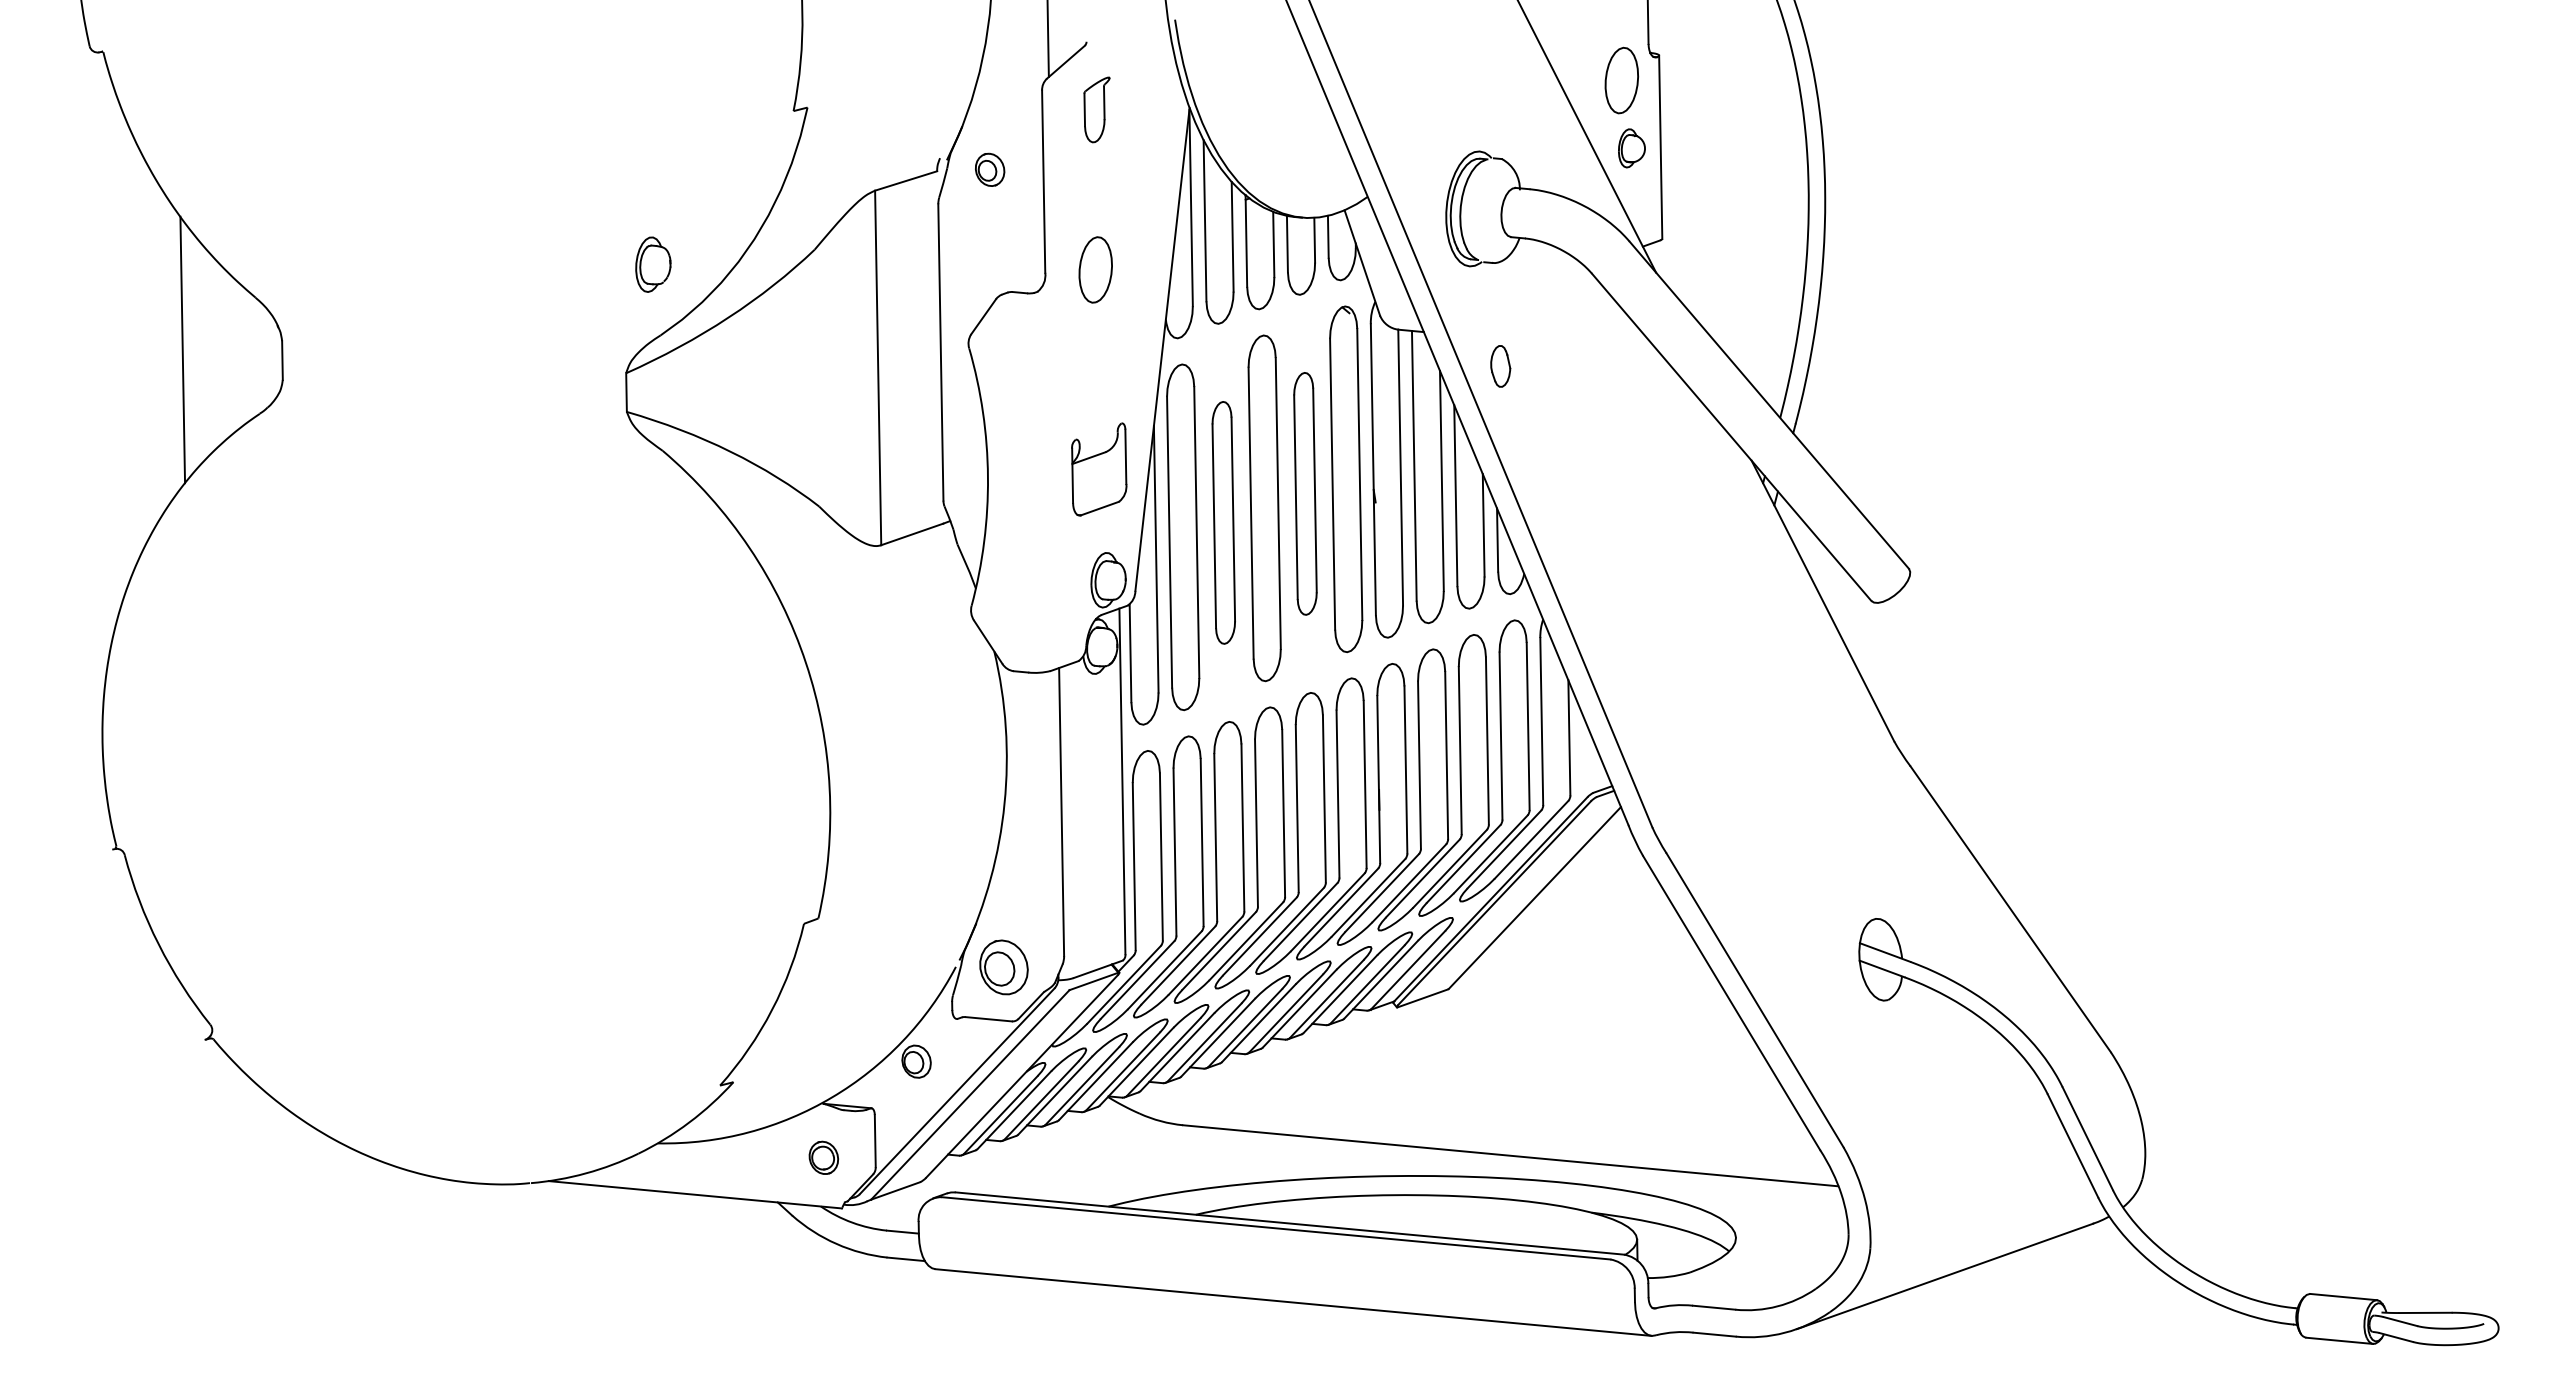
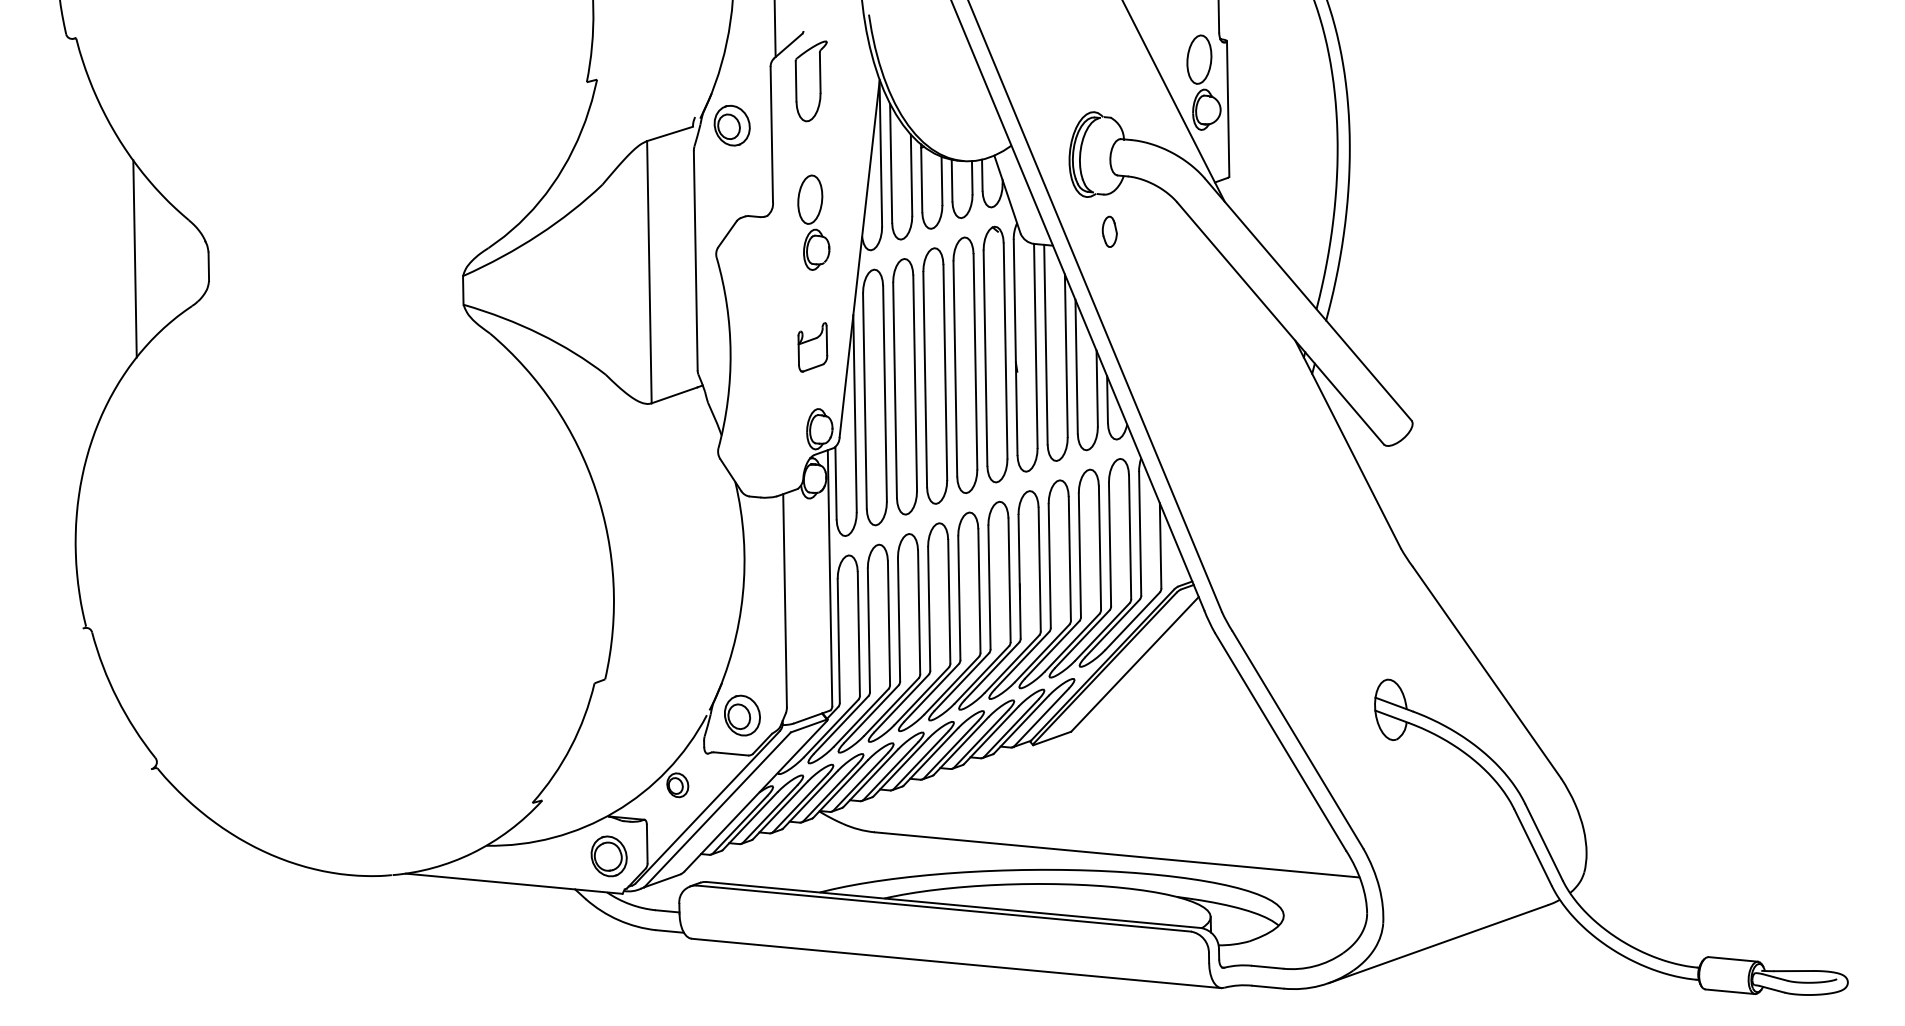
part: (1096, 109) -> (810, 81), size x1.67
part: (1631, 148) -> (1206, 109), size x1.43
part: (989, 169) -> (731, 125), size x1.67
part: (653, 264) -> (816, 249), moved
part: (1500, 366) -> (1109, 231), moved
part: (1098, 469) -> (812, 347), size x0.71
part: (1305, 493) -> (965, 365), size x1.43
part: (1223, 522) -> (904, 386), size x1.43
part: (823, 1157) -> (608, 856), size x1.67

